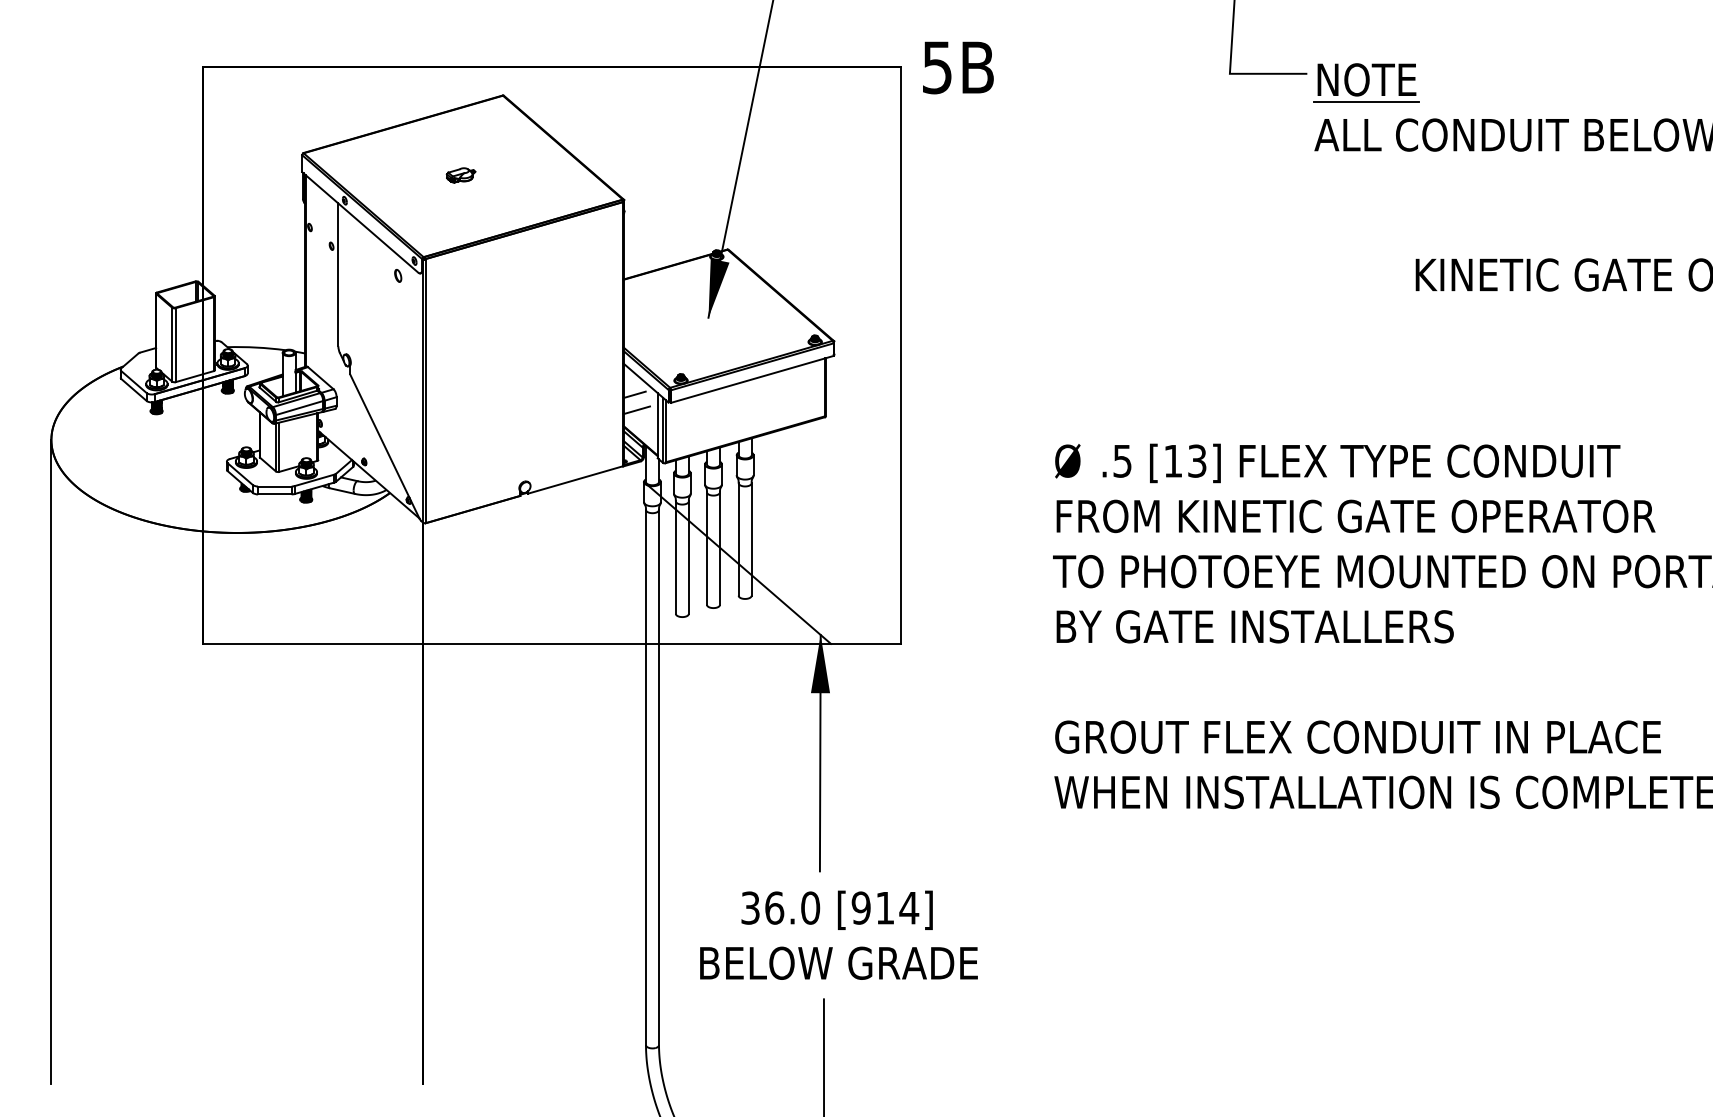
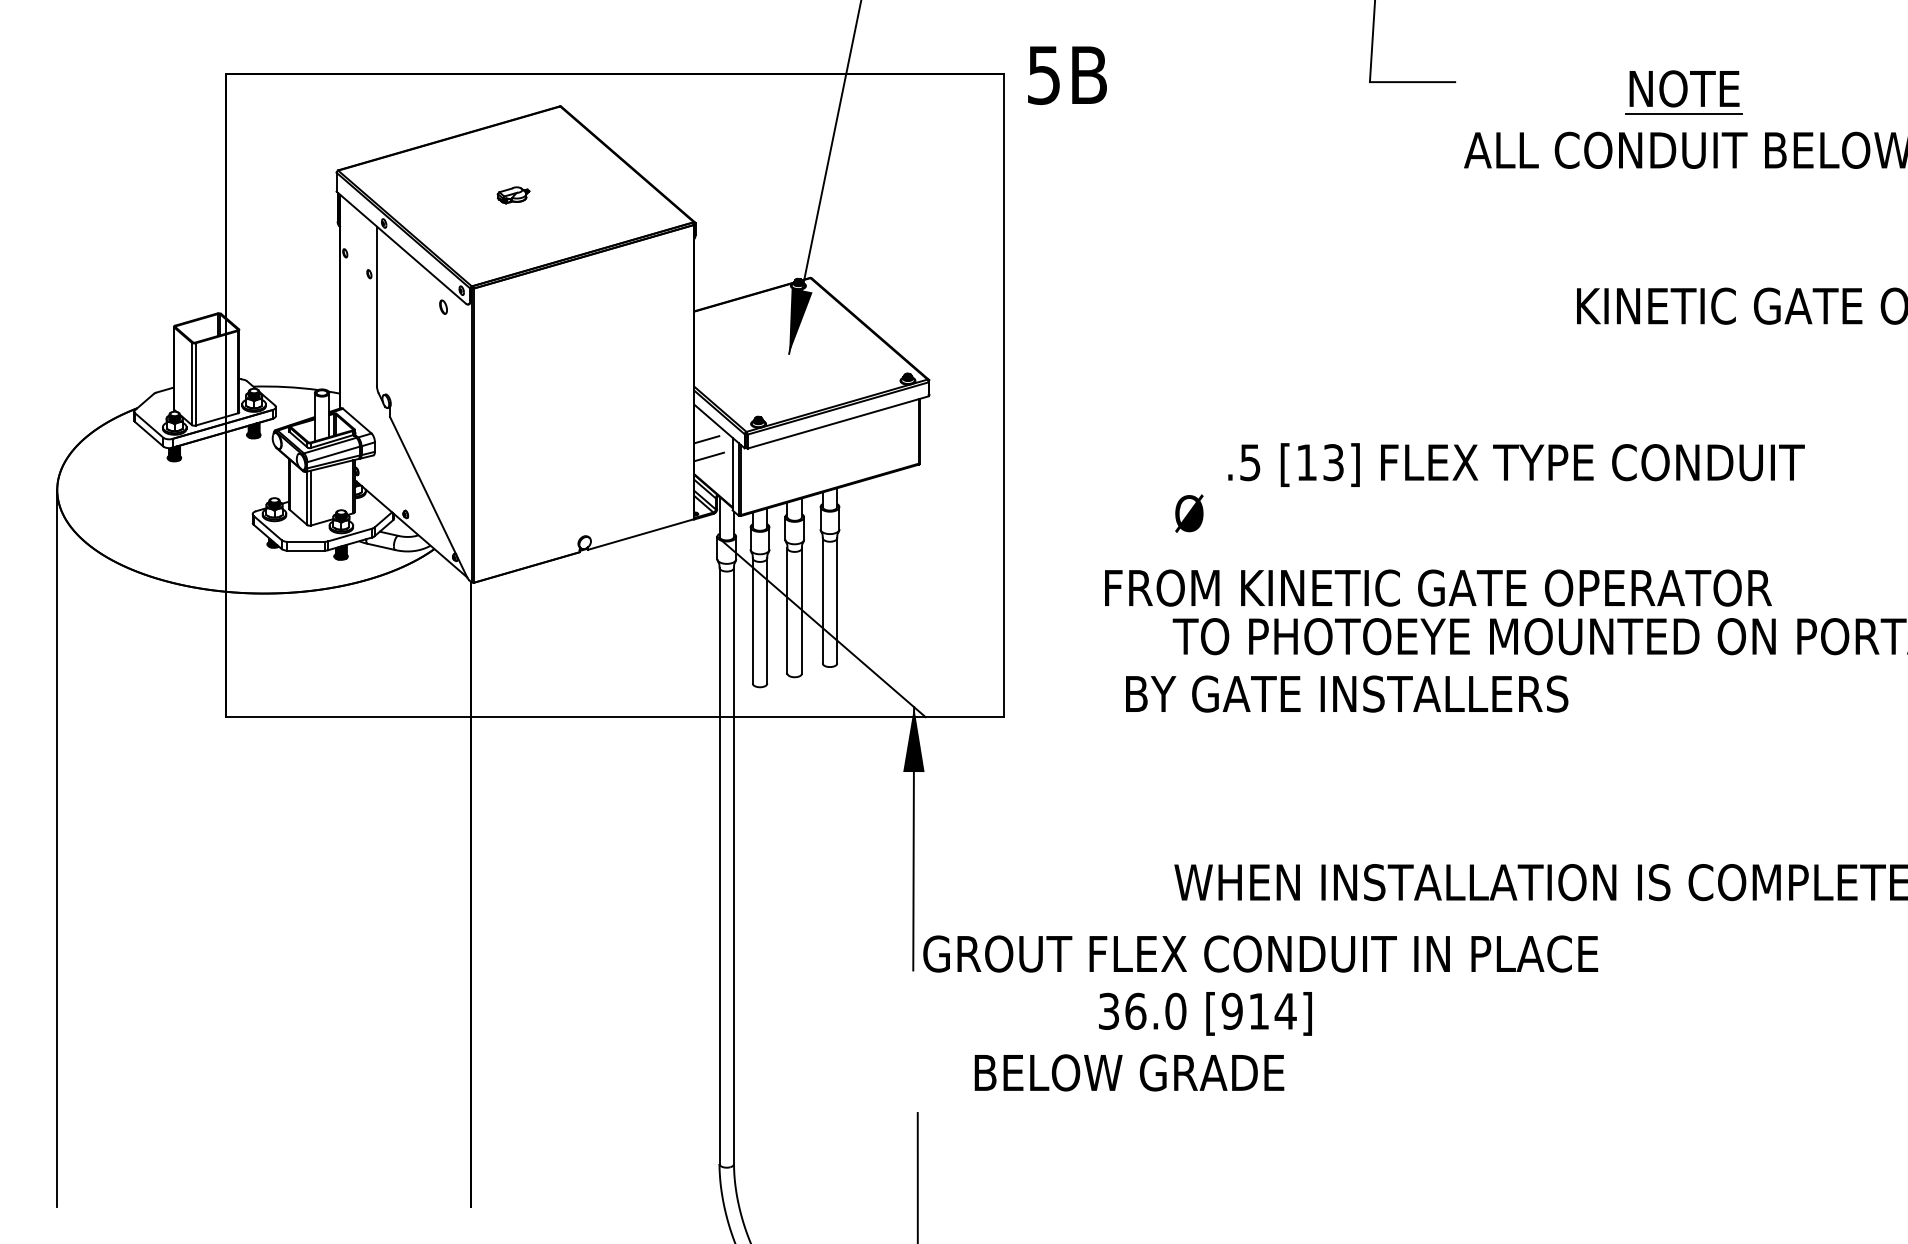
part: (1366, 83) -> (1683, 92), moved
text: (1361, 462) -> (1516, 464), moved
text: (1356, 515) -> (1438, 587), moved
text: (1255, 626) -> (1347, 693), moved
text: (1357, 736) -> (1260, 953), moved
text: (837, 909) -> (1205, 1013), moved
text: (838, 962) -> (1129, 1072), moved

